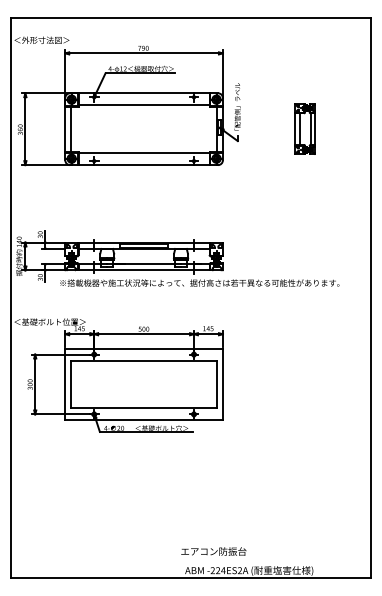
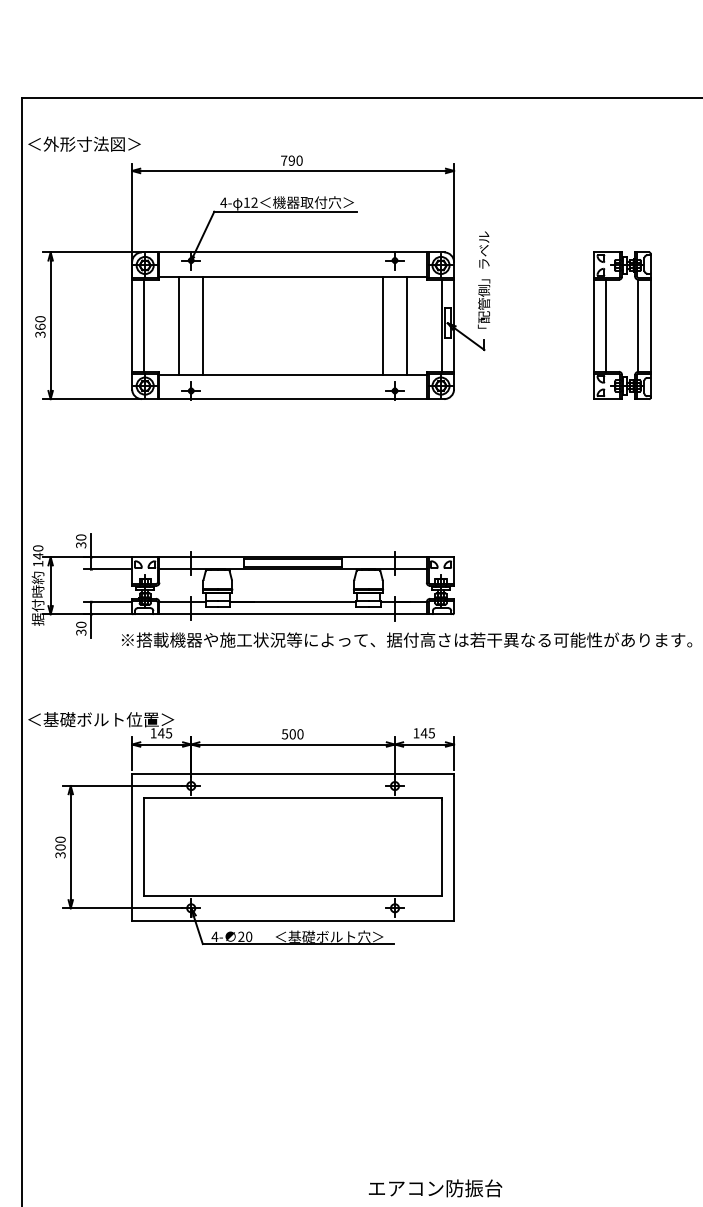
part: (304, 128) -> (620, 324), size x1.43
line: (88, 129) -> (179, 326), added
line: (100, 129) -> (204, 326), added
line: (188, 129) -> (383, 326), added
line: (199, 129) -> (406, 326), added

